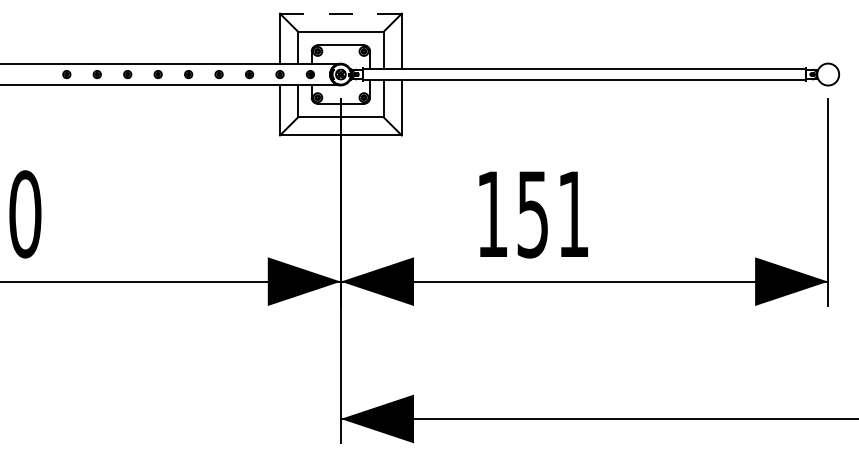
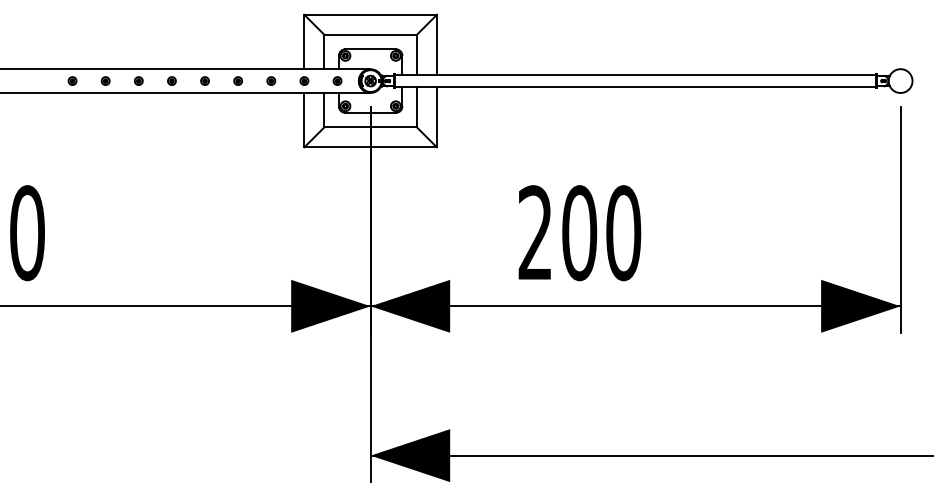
line: (340, 13) -> (370, 14), dashed -> solid
text: (532, 214) -> (579, 233), 151 -> 200

